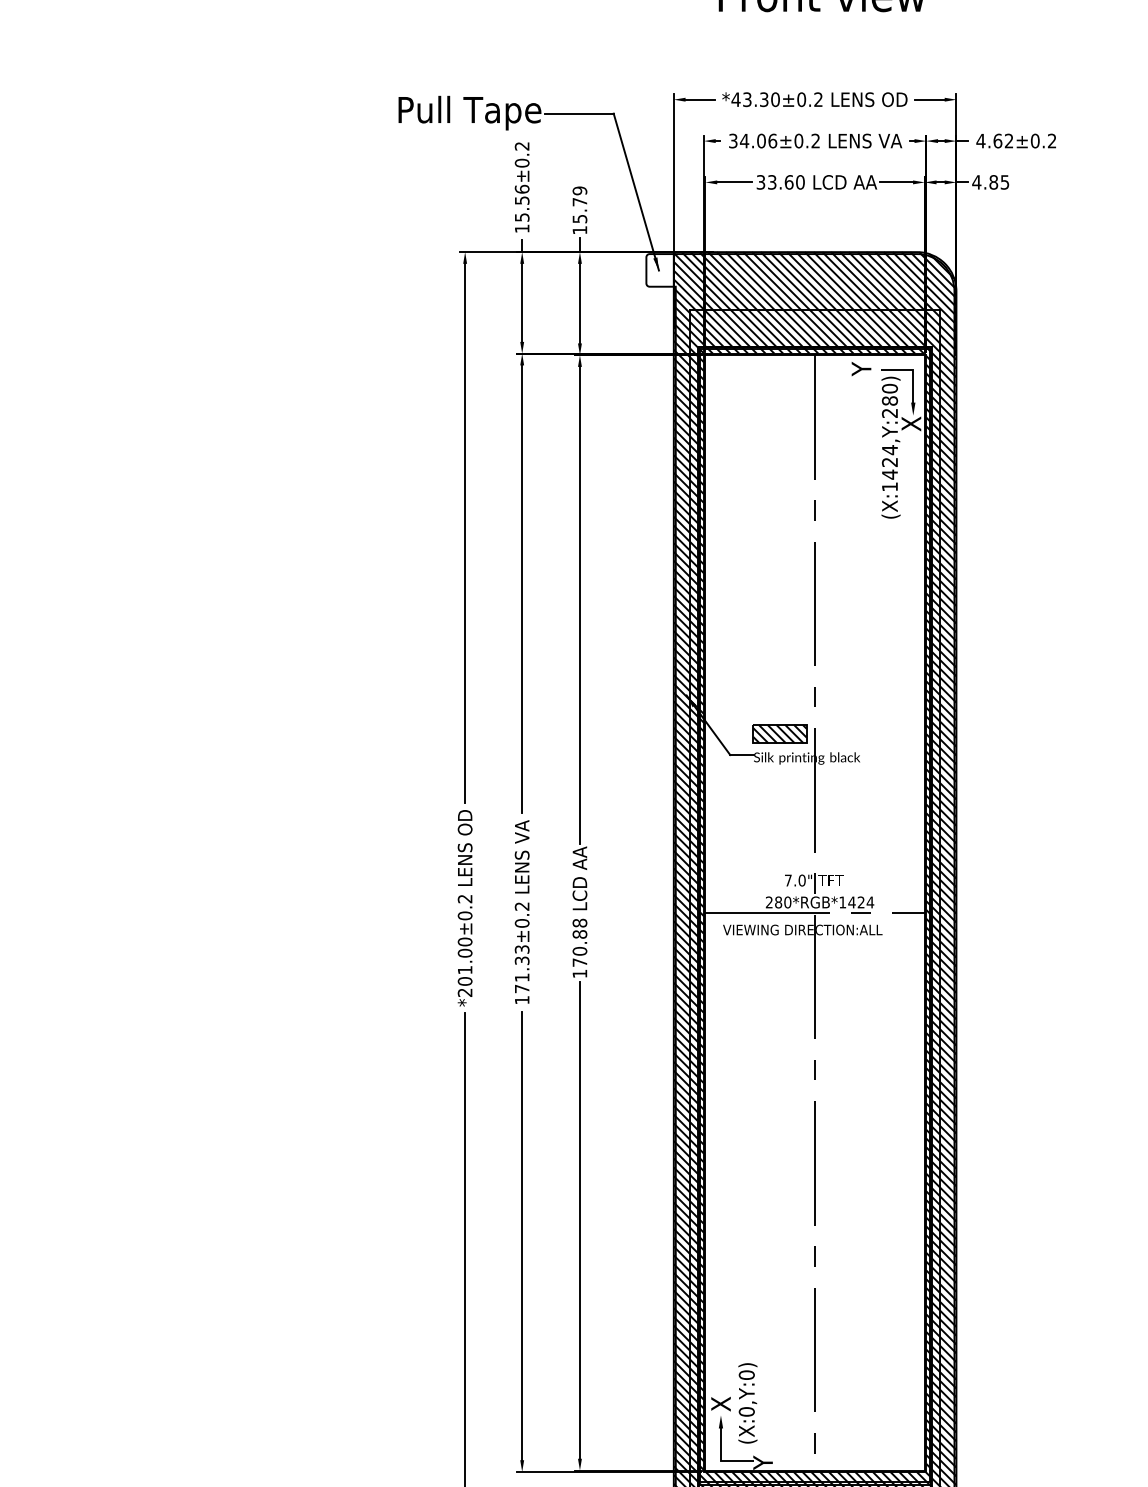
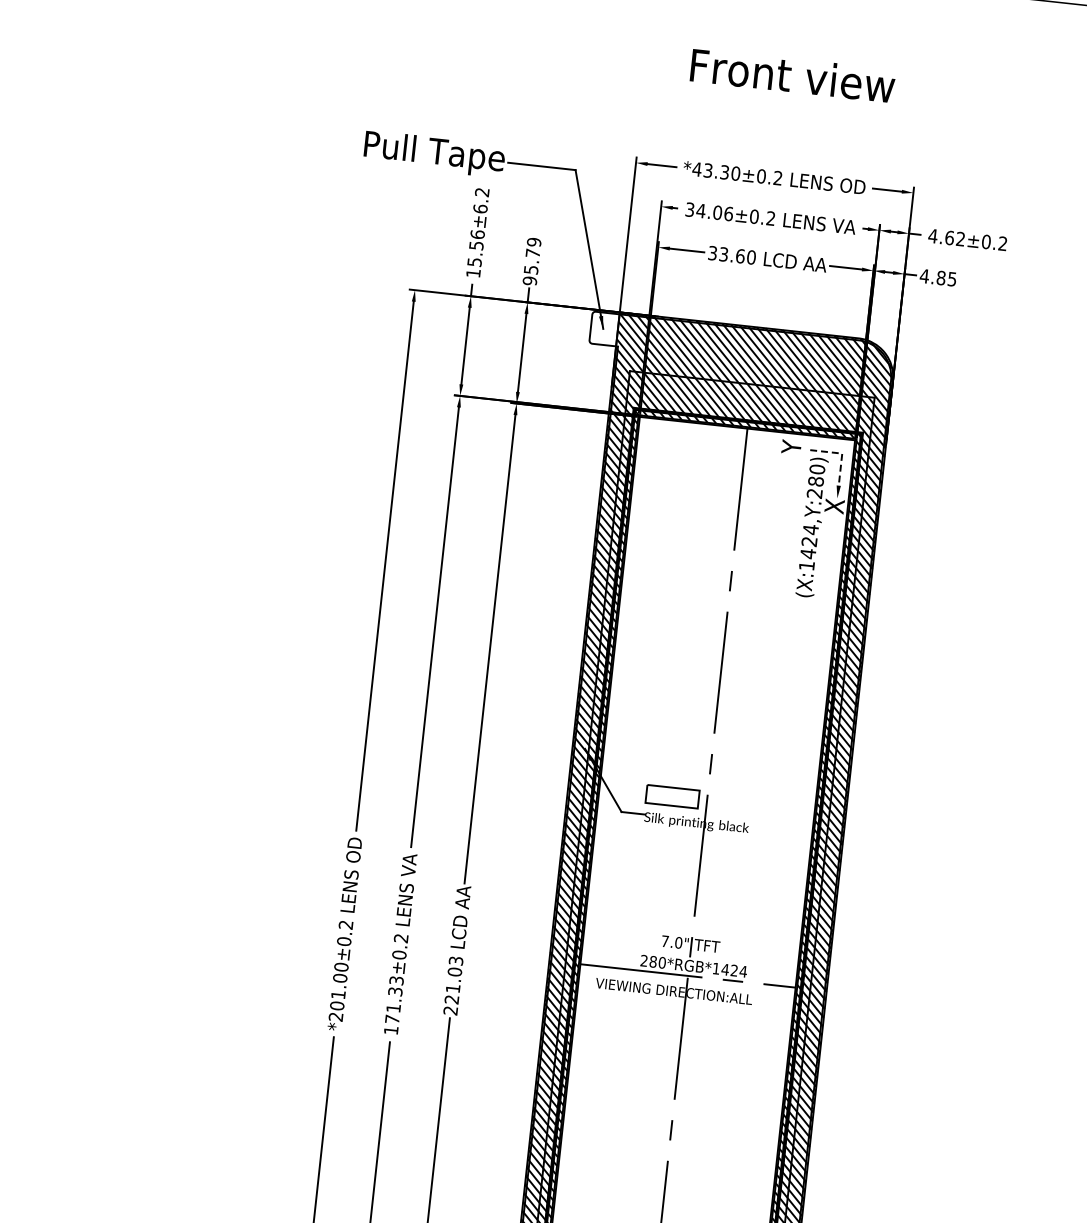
text: (521, 162) -> (479, 208), 15.56±0.2 -> 15.56±6.2
text: (579, 230) -> (529, 281), 15.79 -> 95.79
line: (913, 369) -> (842, 453), solid -> dashed
hatch: (779, 733) -> (672, 796), removed
text: (579, 948) -> (452, 985), 170.88 -> 221.03

